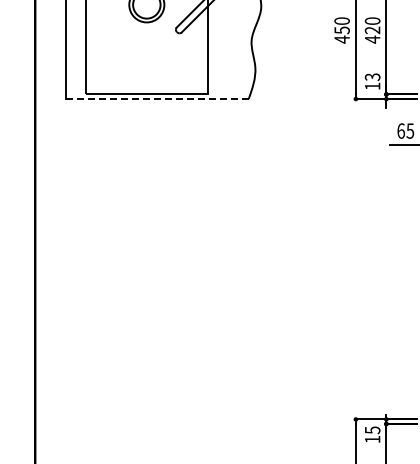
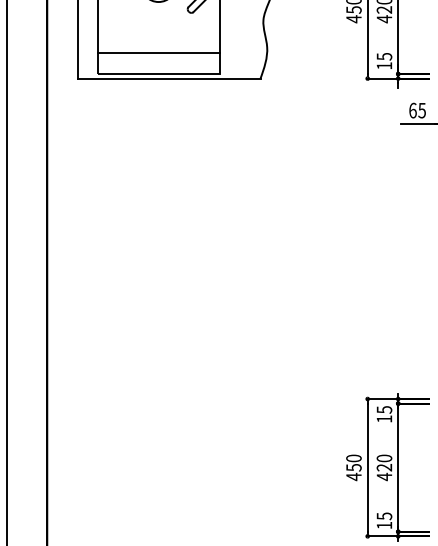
line: (146, 72) -> (158, 52), added
text: (371, 76) -> (383, 56), 13 -> 15
line: (157, 98) -> (169, 78), dashed -> solid

